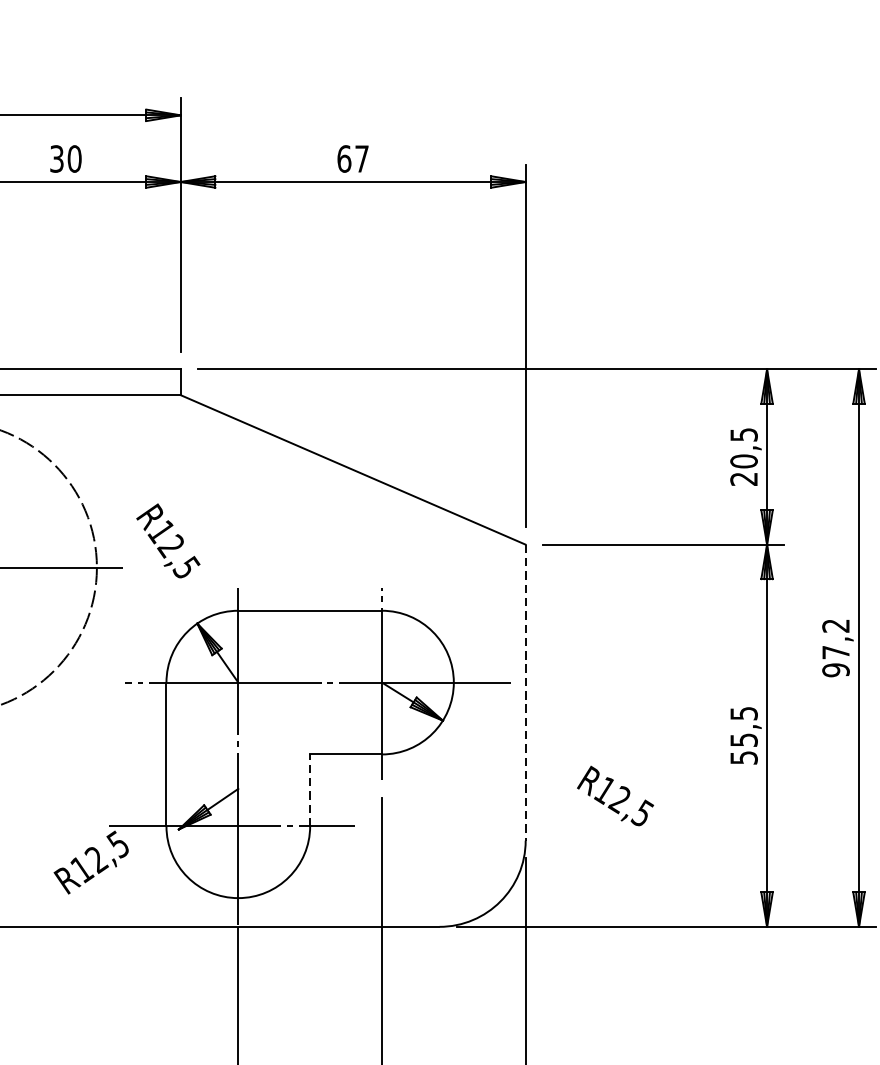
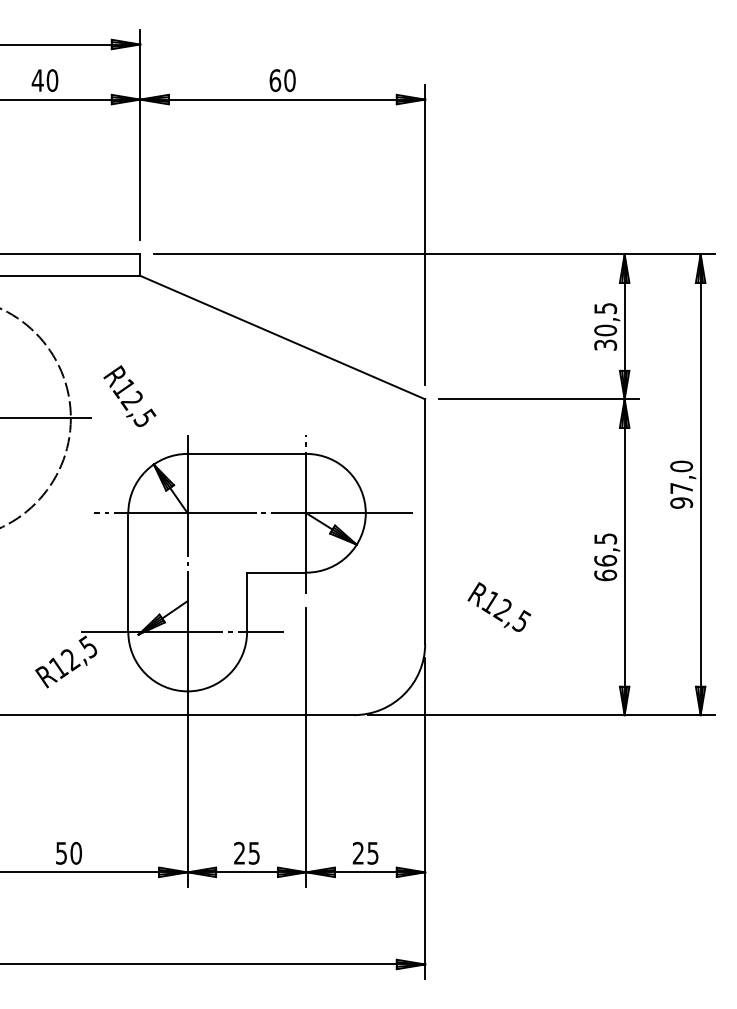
text: (56, 158) -> (37, 80), 30 -> 40
text: (361, 158) -> (289, 80), 67 -> 60
text: (743, 478) -> (605, 344), 20,5 -> 30,5
text: (835, 625) -> (681, 466), 97,2 -> 97,0
line: (526, 693) -> (425, 522), dashed -> solid
text: (743, 749) -> (605, 568), 55,5 -> 66,5
line: (310, 790) -> (247, 602), dashed -> solid

